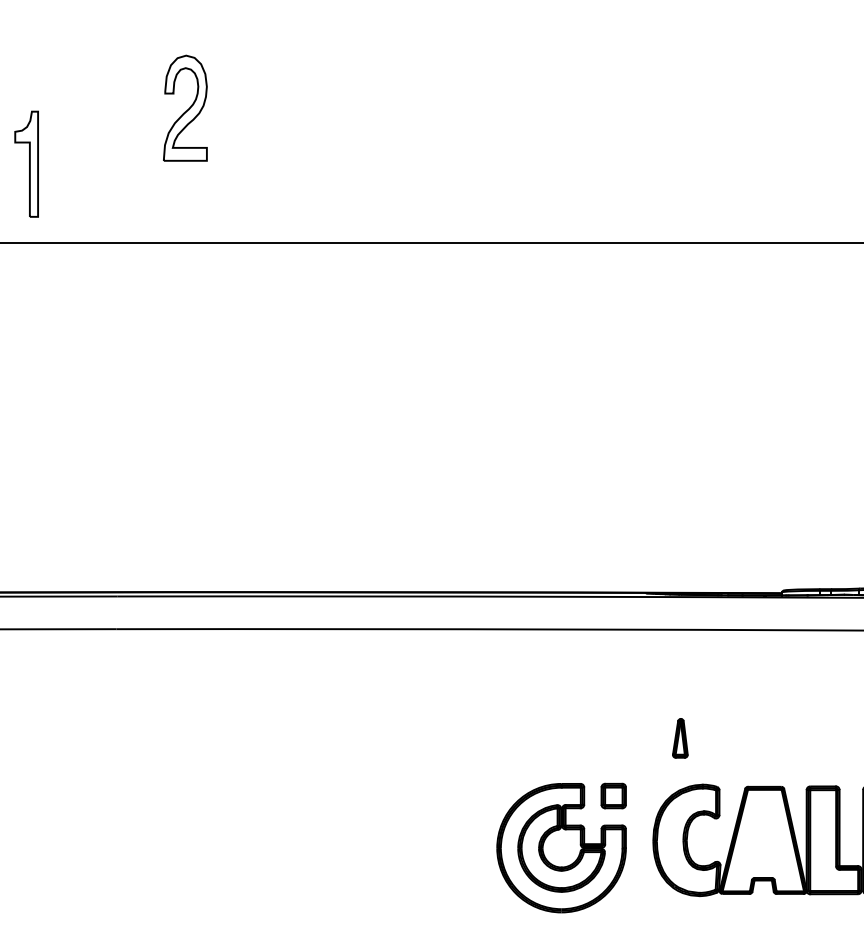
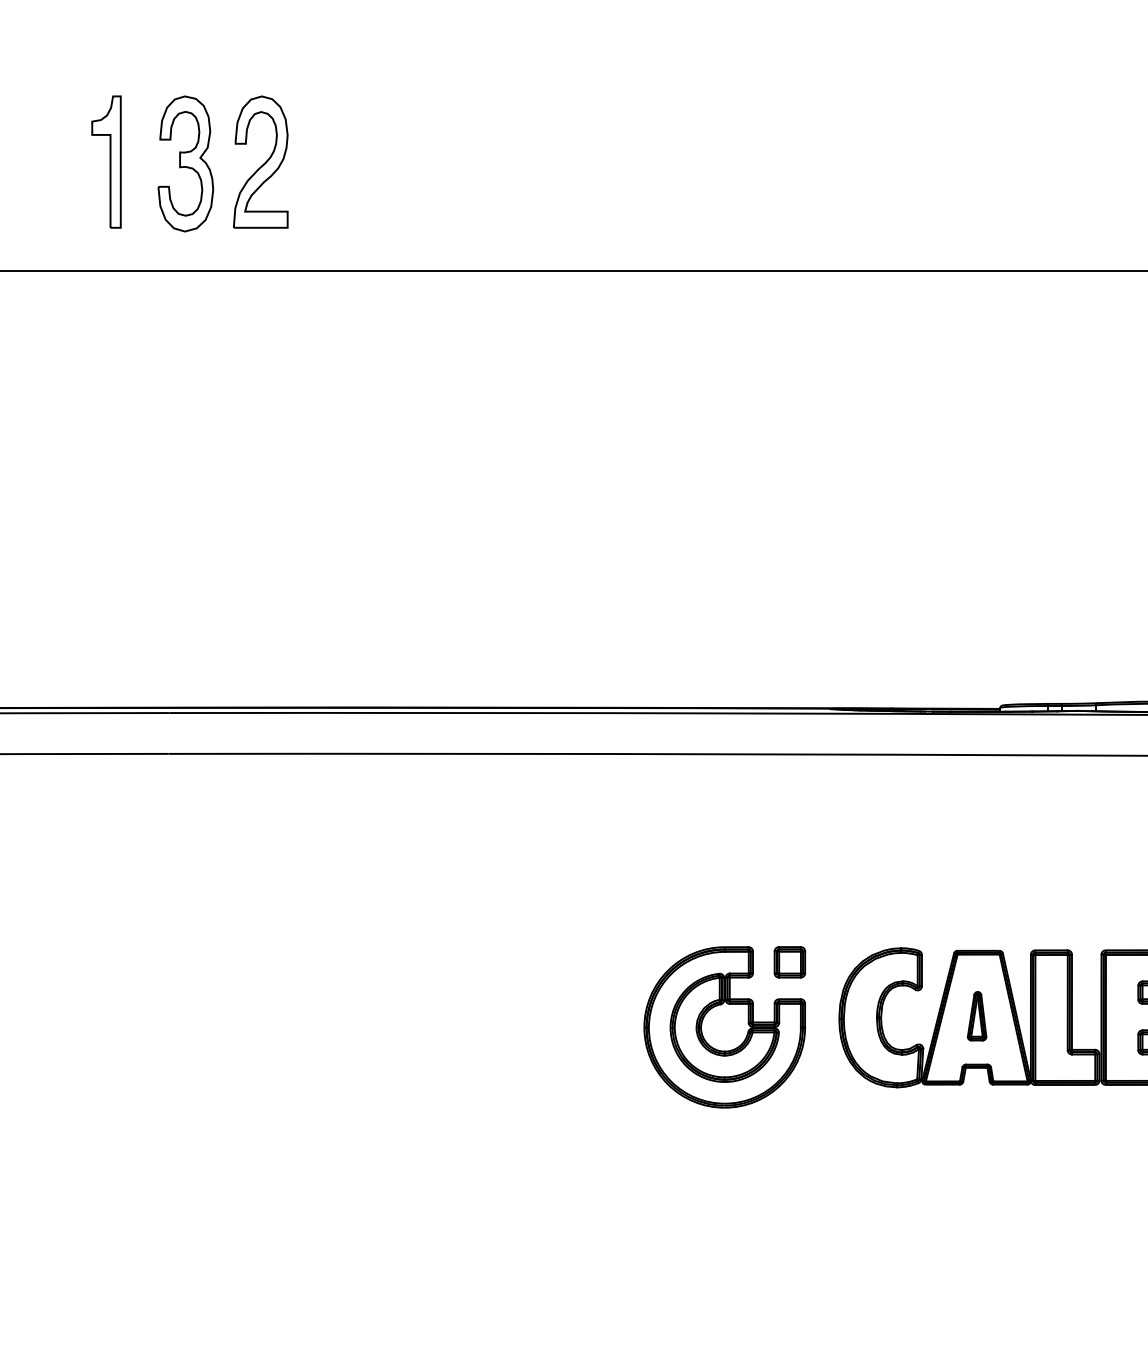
part: (185, 107) -> (260, 161), moved
part: (129, 156) -> (185, 163), added
part: (26, 163) -> (106, 161), moved
part: (680, 738) -> (977, 1016), moved

